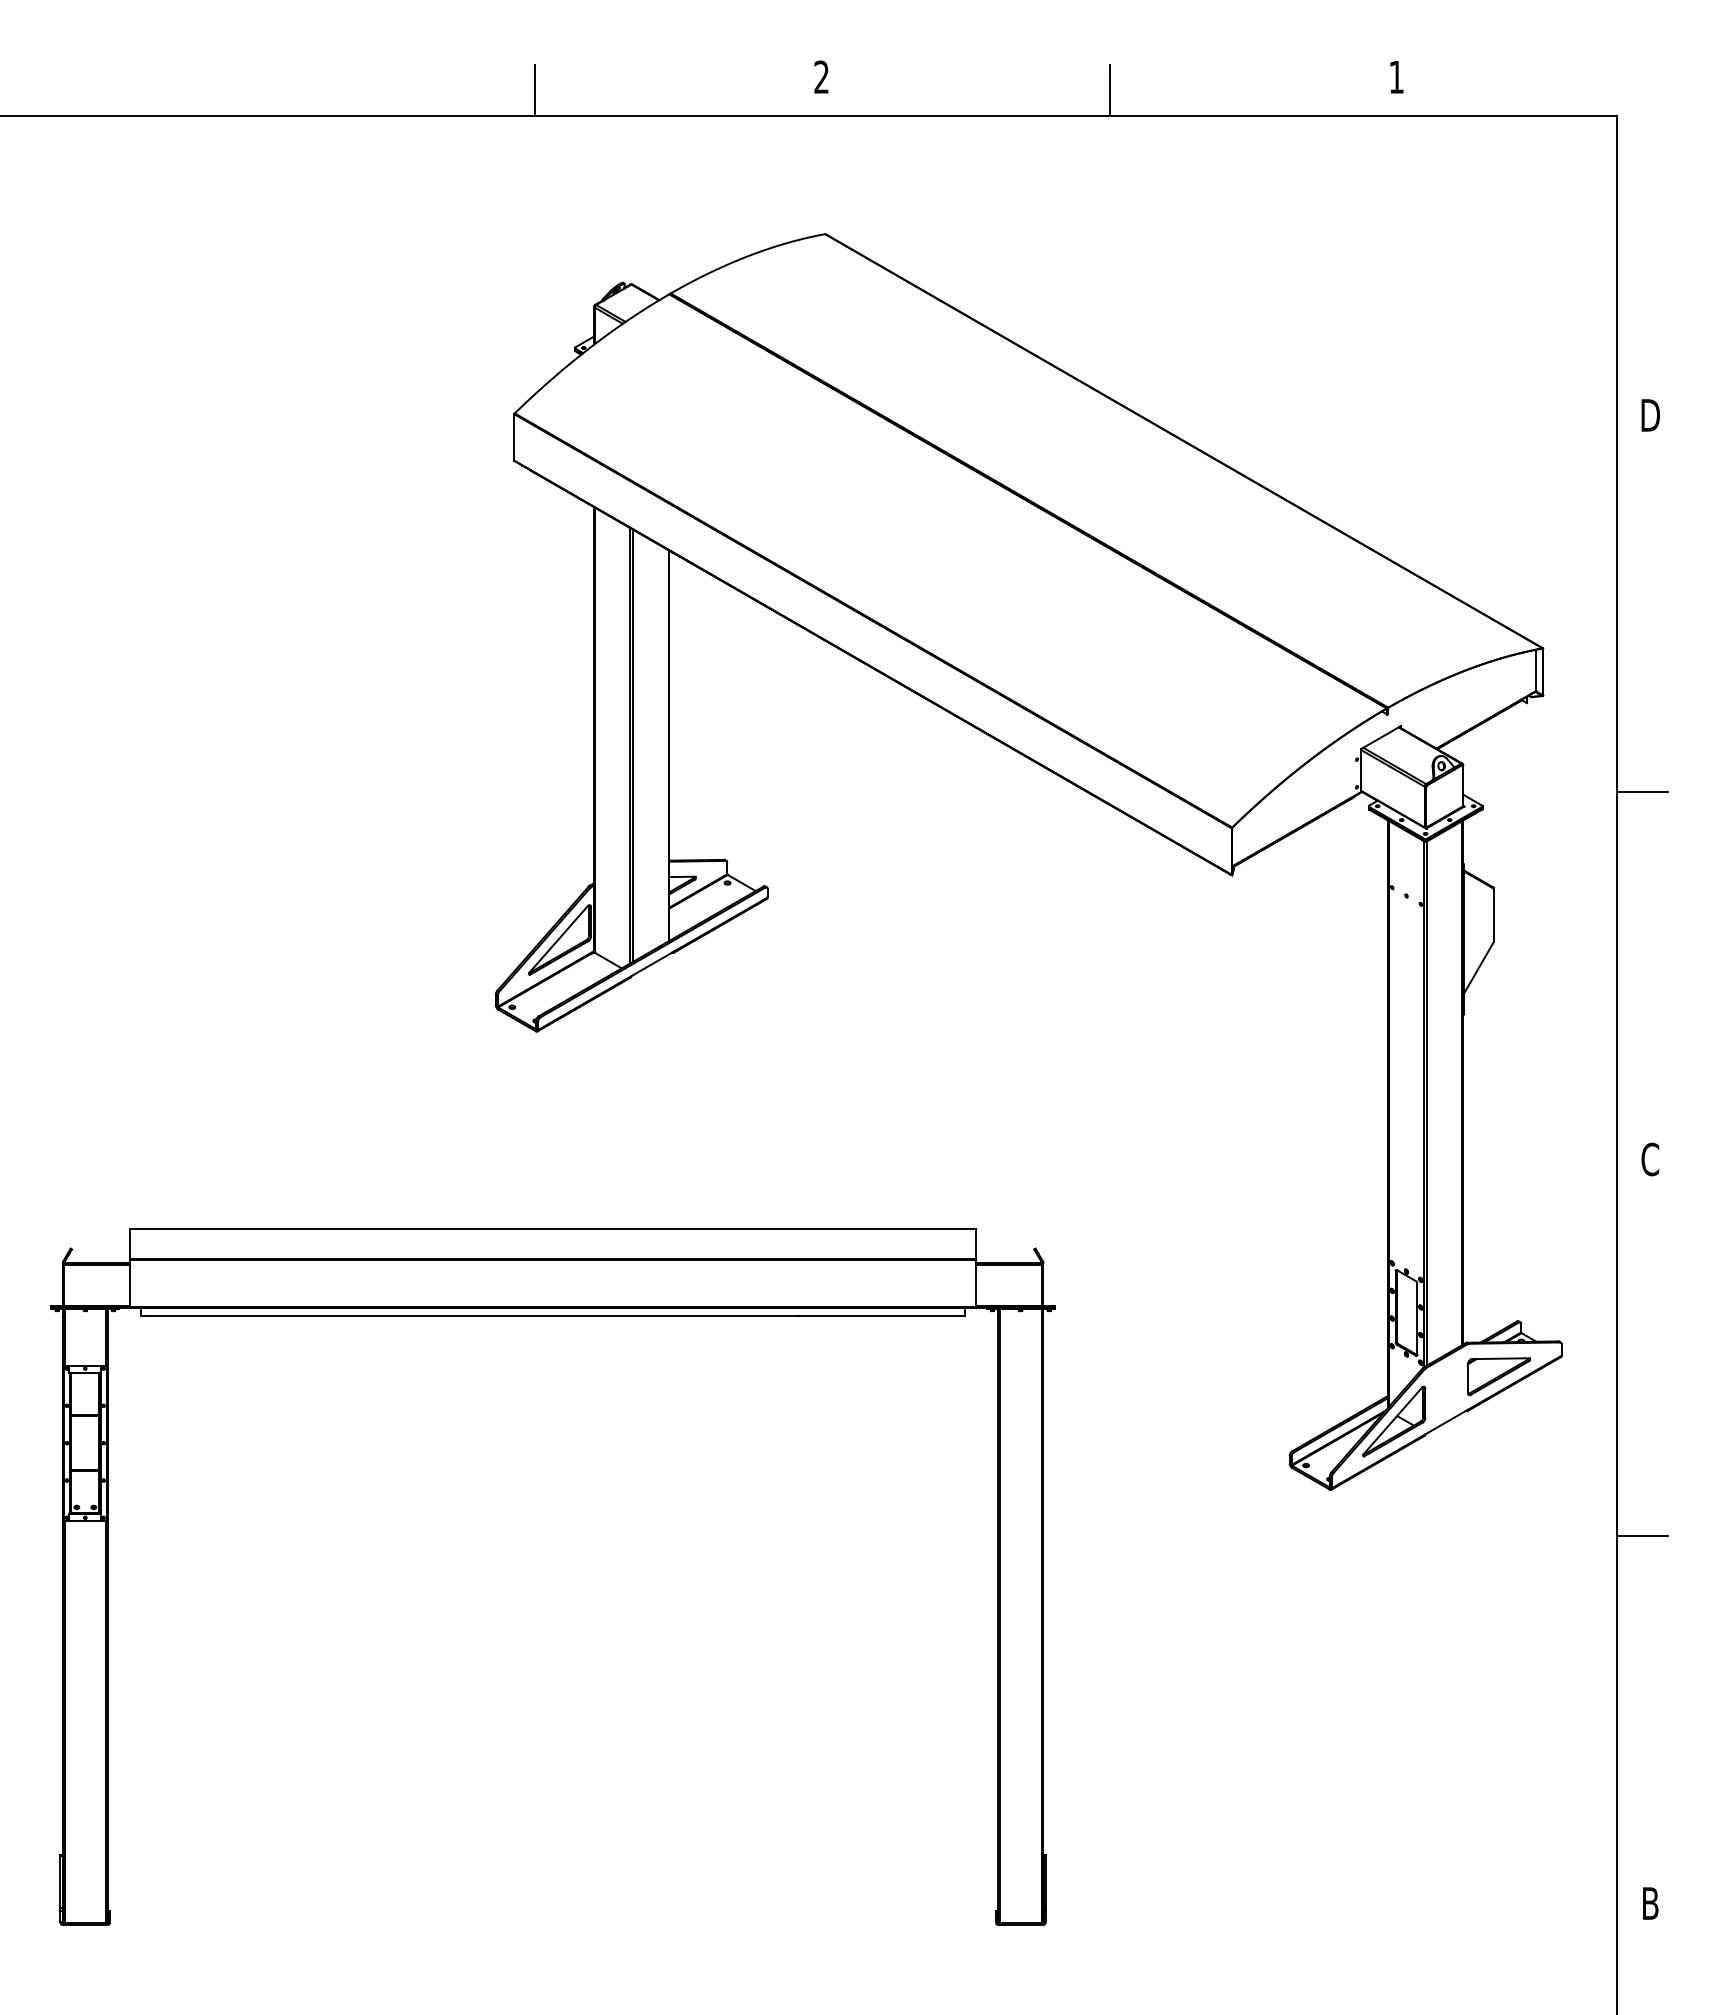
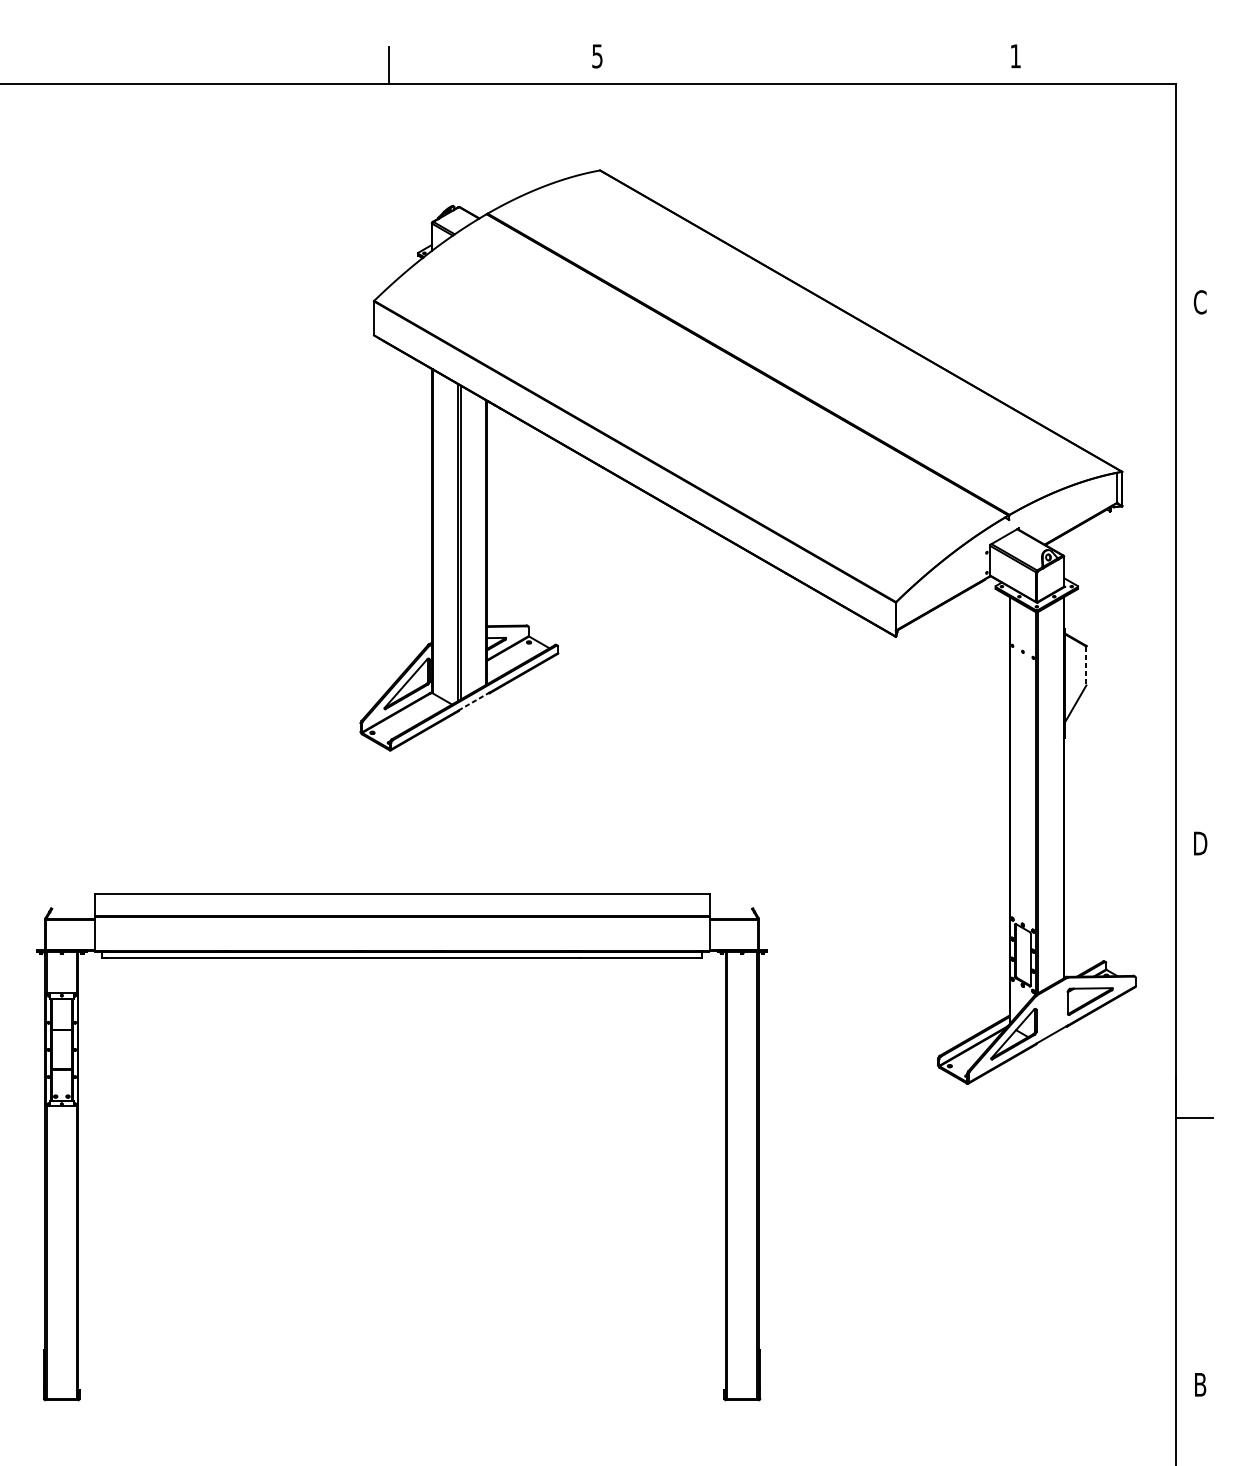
text: (821, 76) -> (597, 55), 2 -> 5
line: (1109, 89) -> (806, 65), removed
text: (1650, 415) -> (1200, 302), D -> C
line: (1641, 792) -> (1193, 576), removed
line: (1493, 915) -> (1086, 666), solid -> dashed
line: (652, 963) -> (474, 700), solid -> dashed
text: (1650, 1159) -> (1200, 843), C -> D

